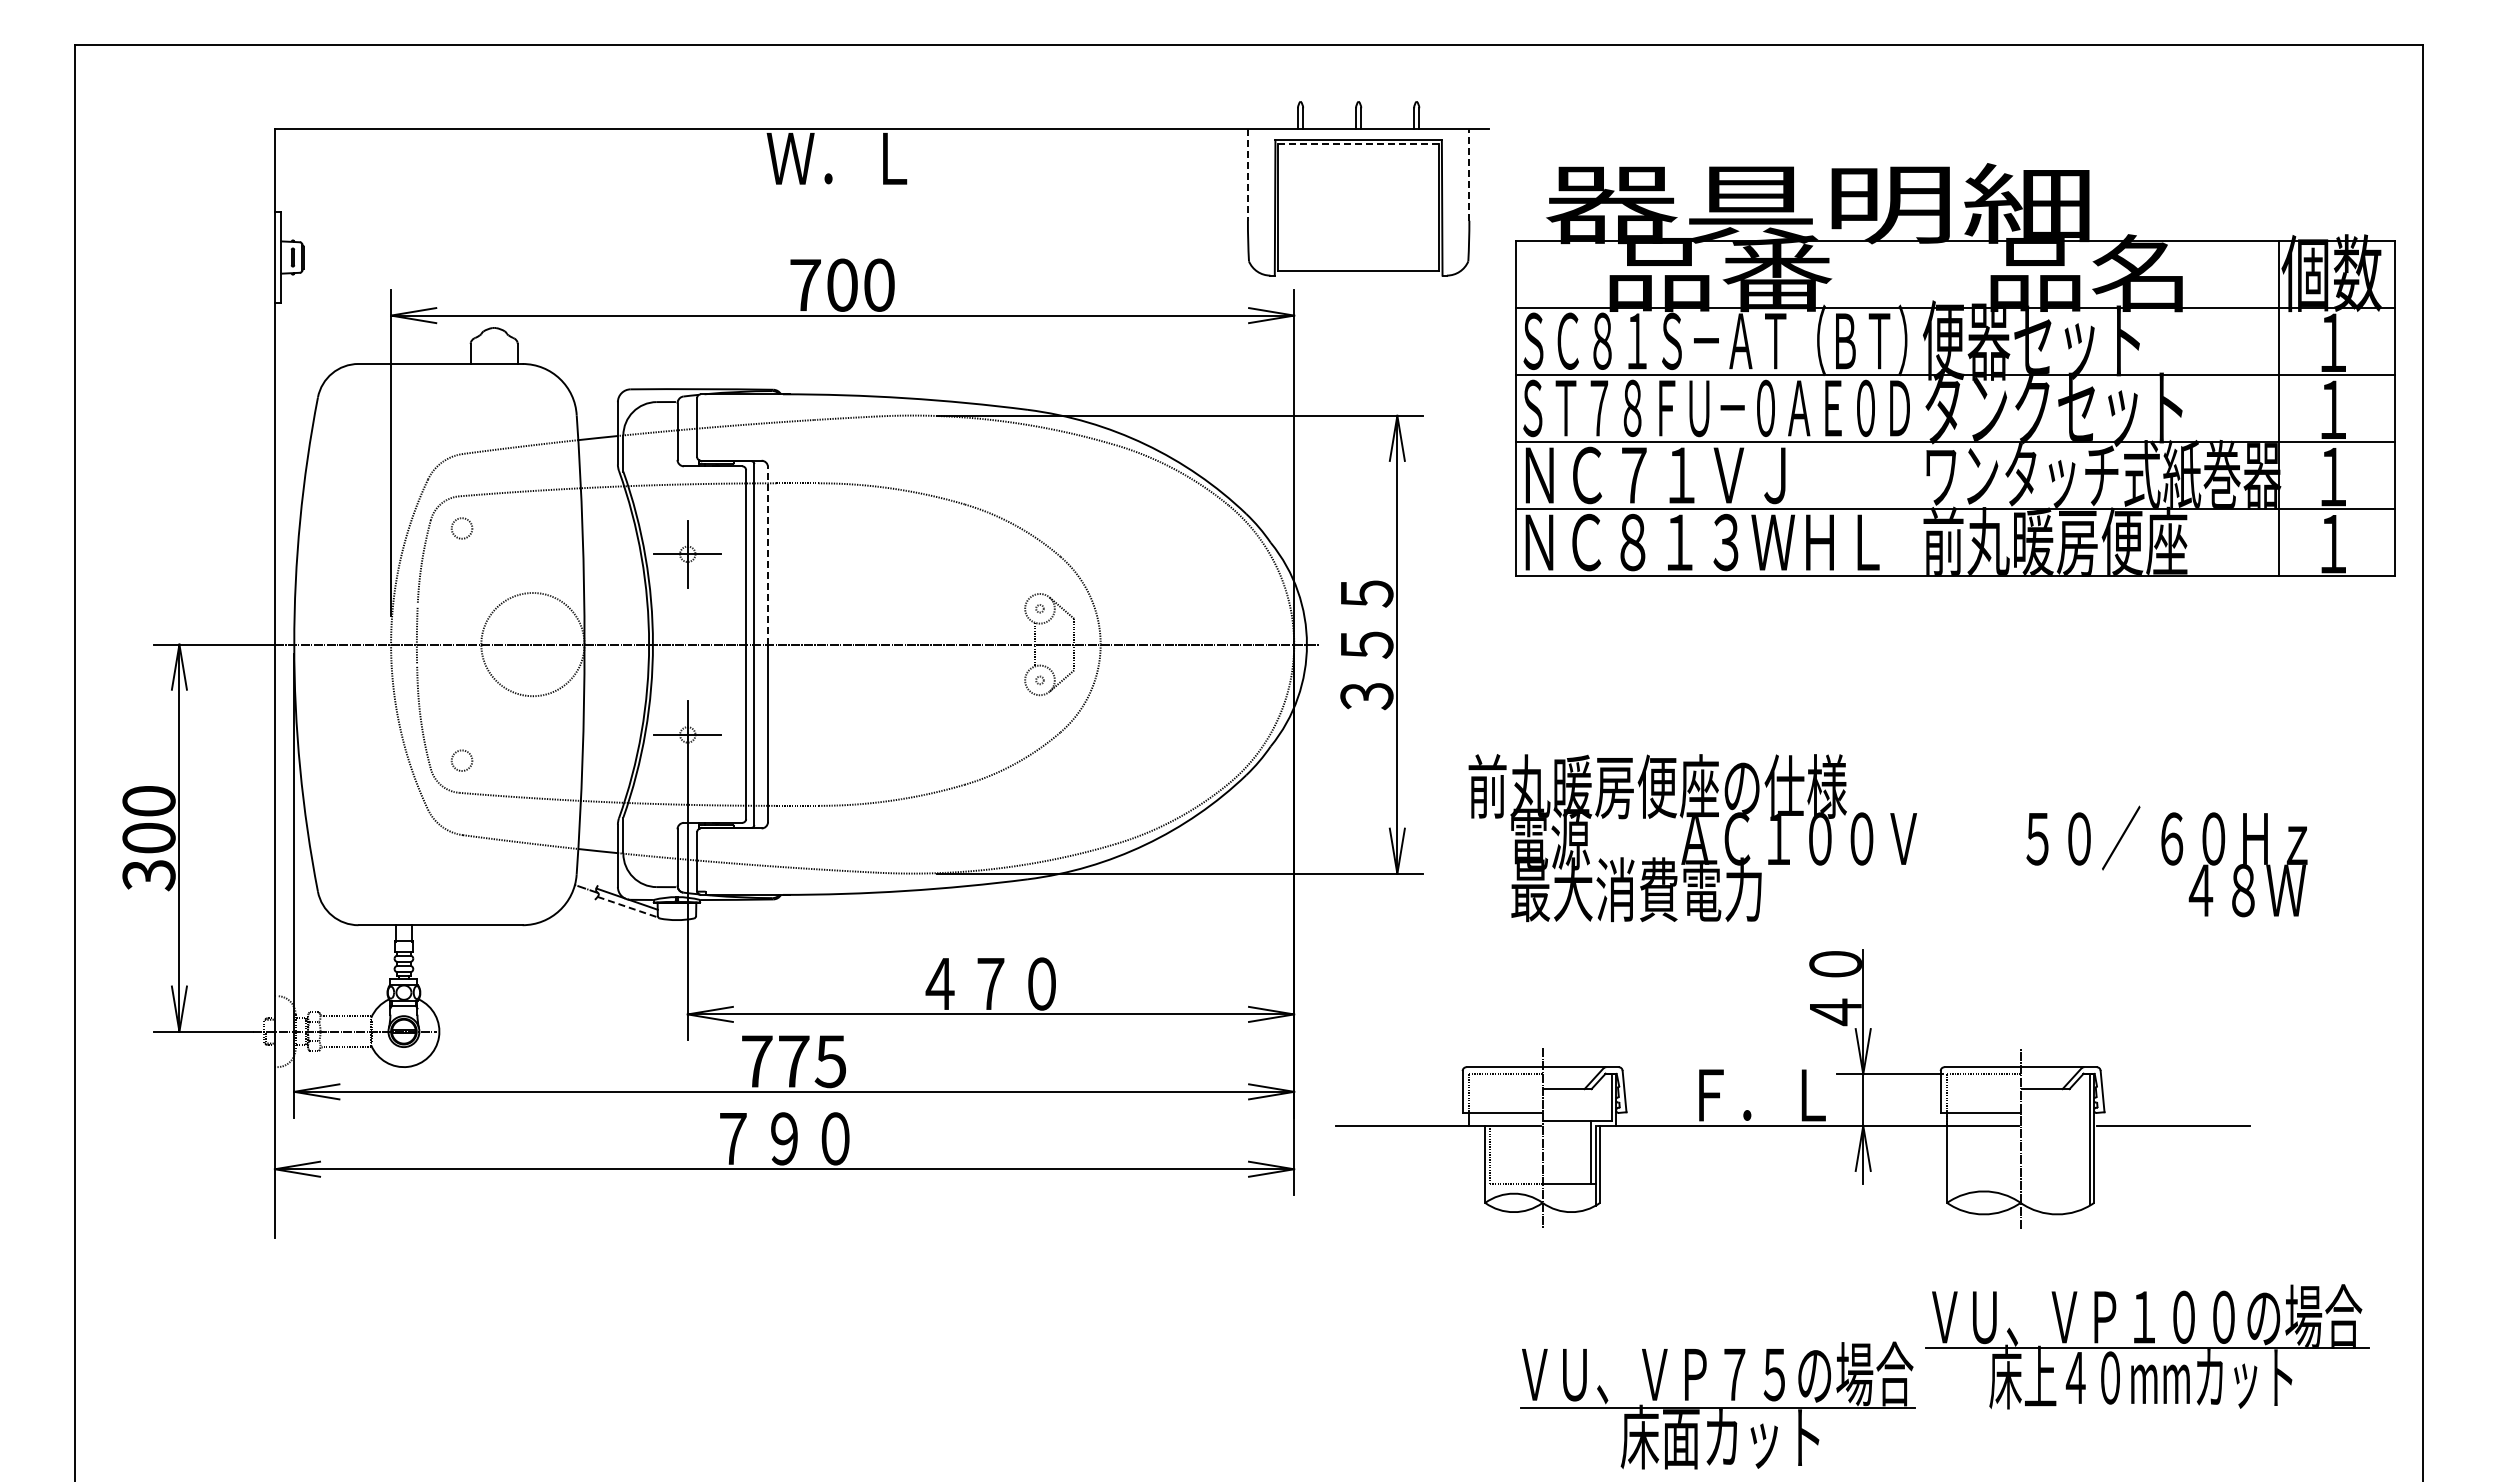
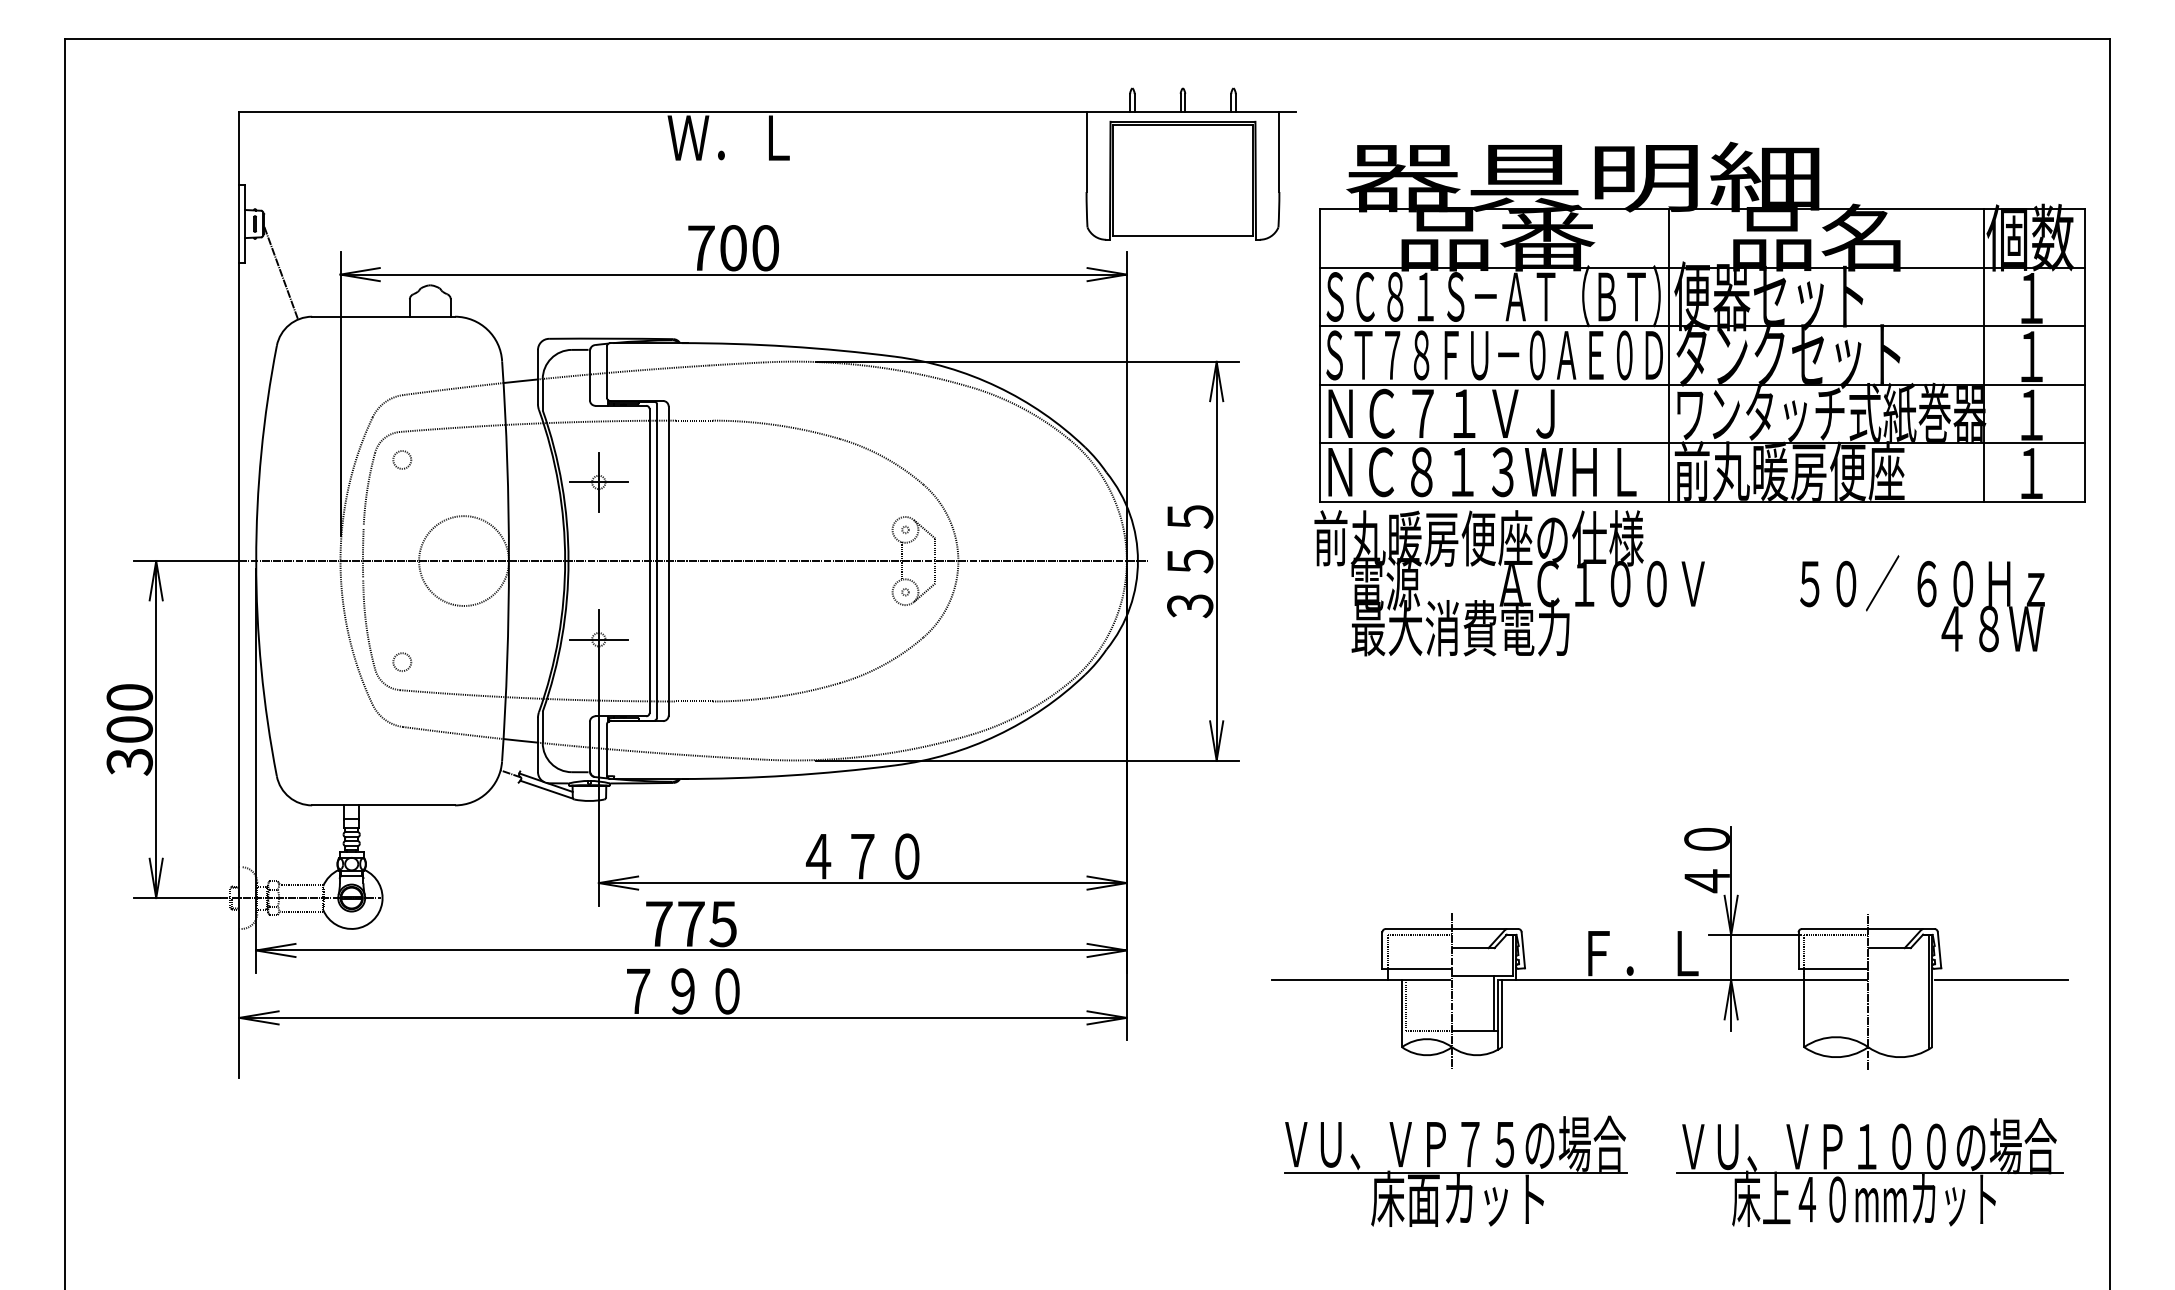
line: (1358, 144) -> (1182, 125), dashed -> solid
line: (1469, 174) -> (1279, 151), dashed -> solid
line: (1247, 175) -> (1086, 152), dashed -> solid
line: (322, 313) -> (280, 272), added
line: (1917, 408) -> (1669, 355), added
line: (768, 555) -> (669, 483), dashed -> solid
text: (1887, 838) -> (1679, 583), moved
line: (627, 907) -> (546, 789), dashed -> solid
part: (1801, 1088) -> (1677, 947), moved
part: (1717, 1405) -> (1455, 1171), moved

